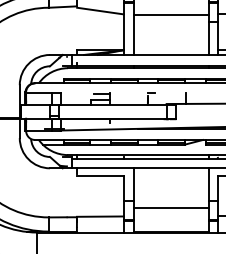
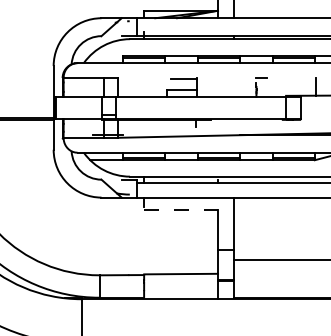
line: (100, 175) -> (181, 208), solid -> dashed

